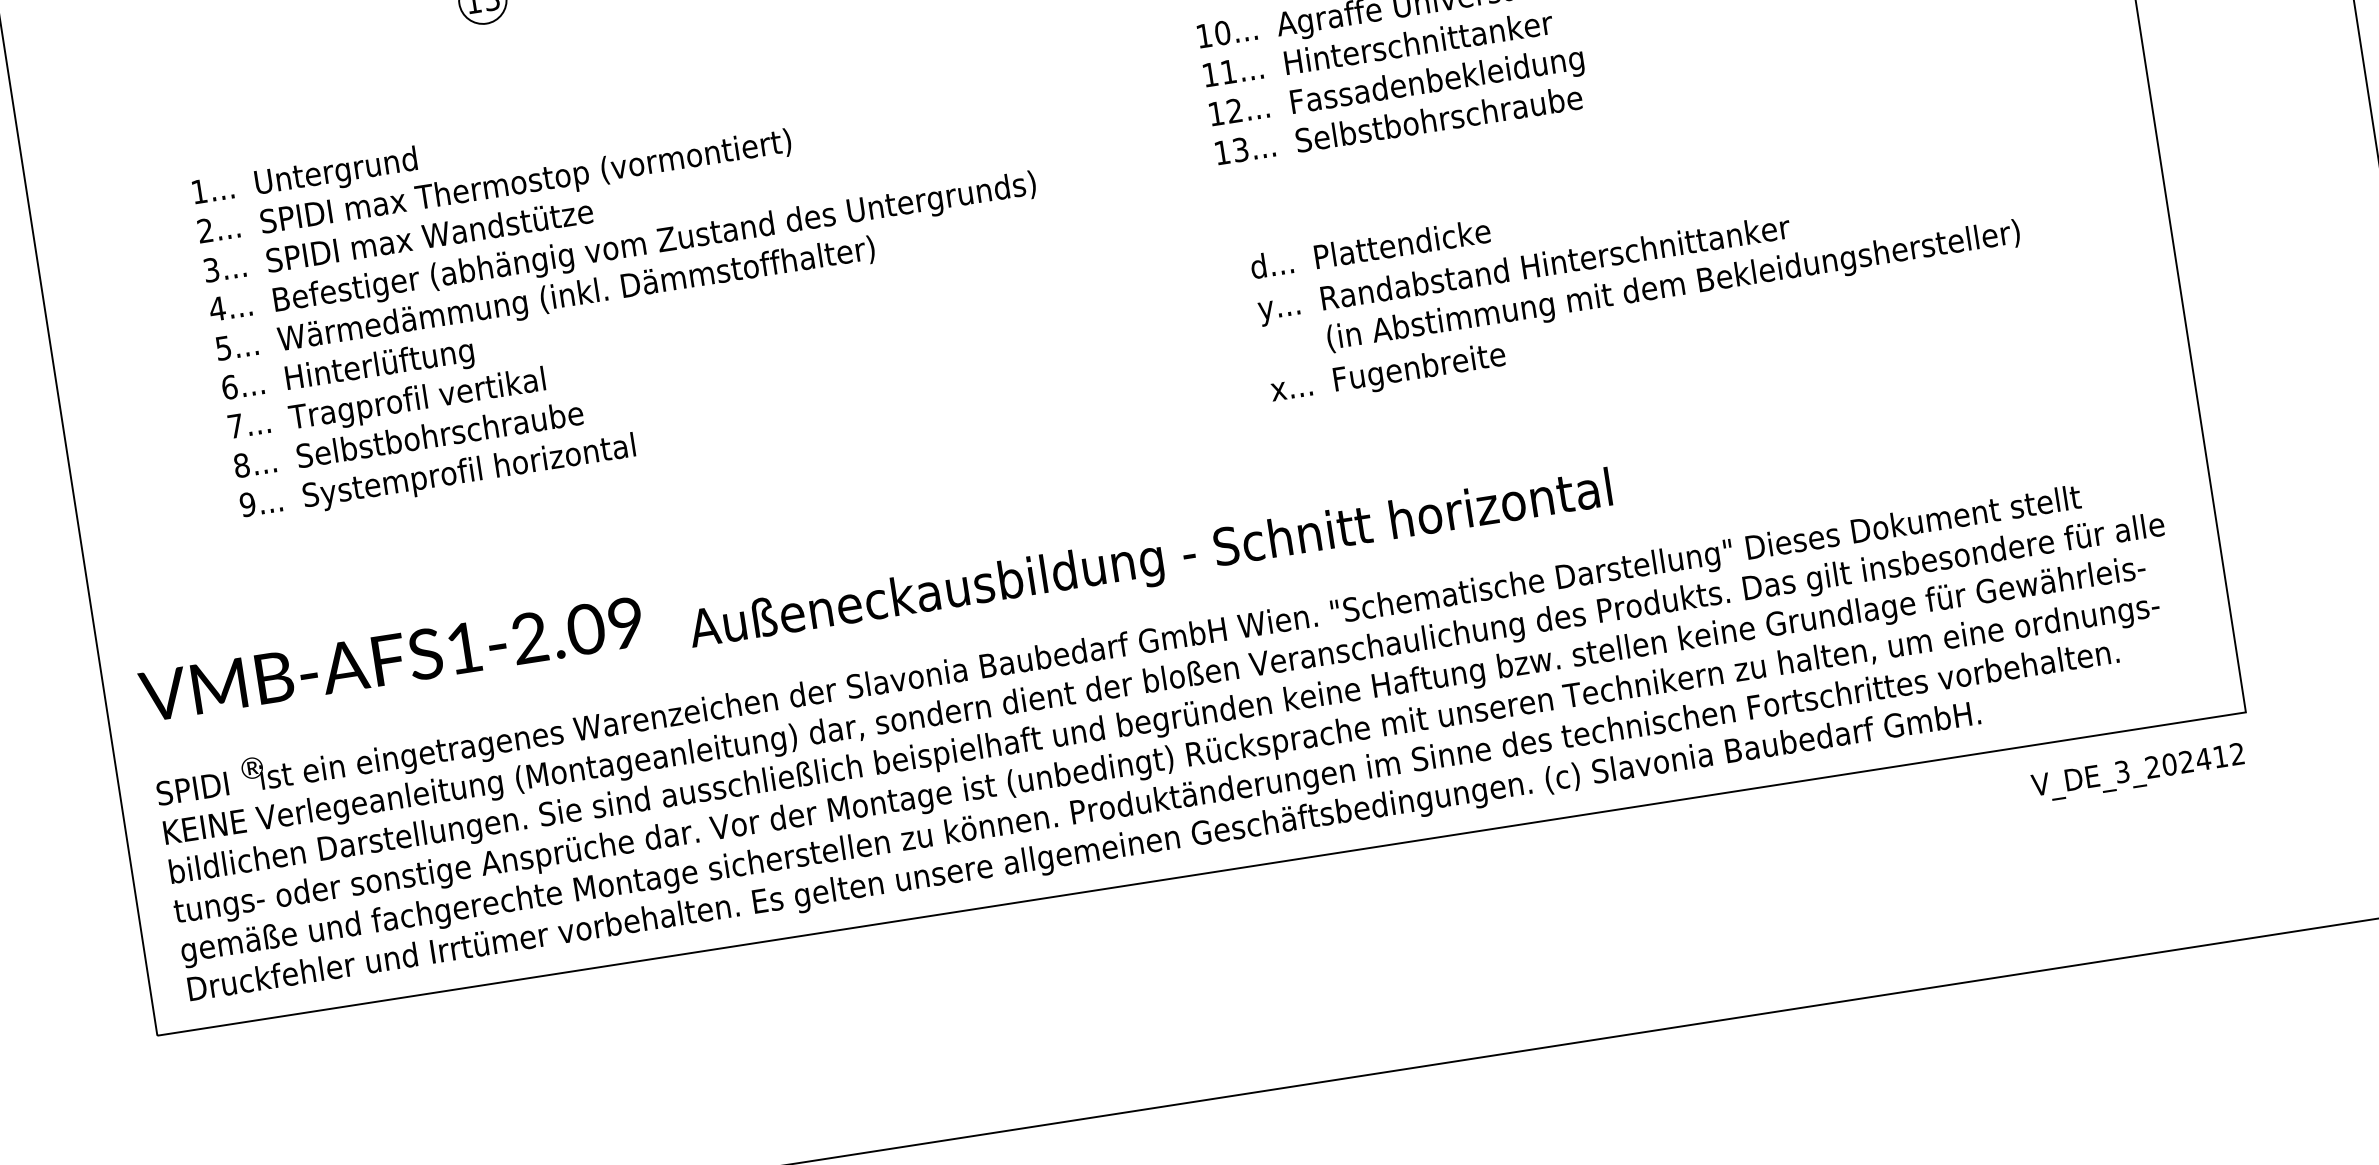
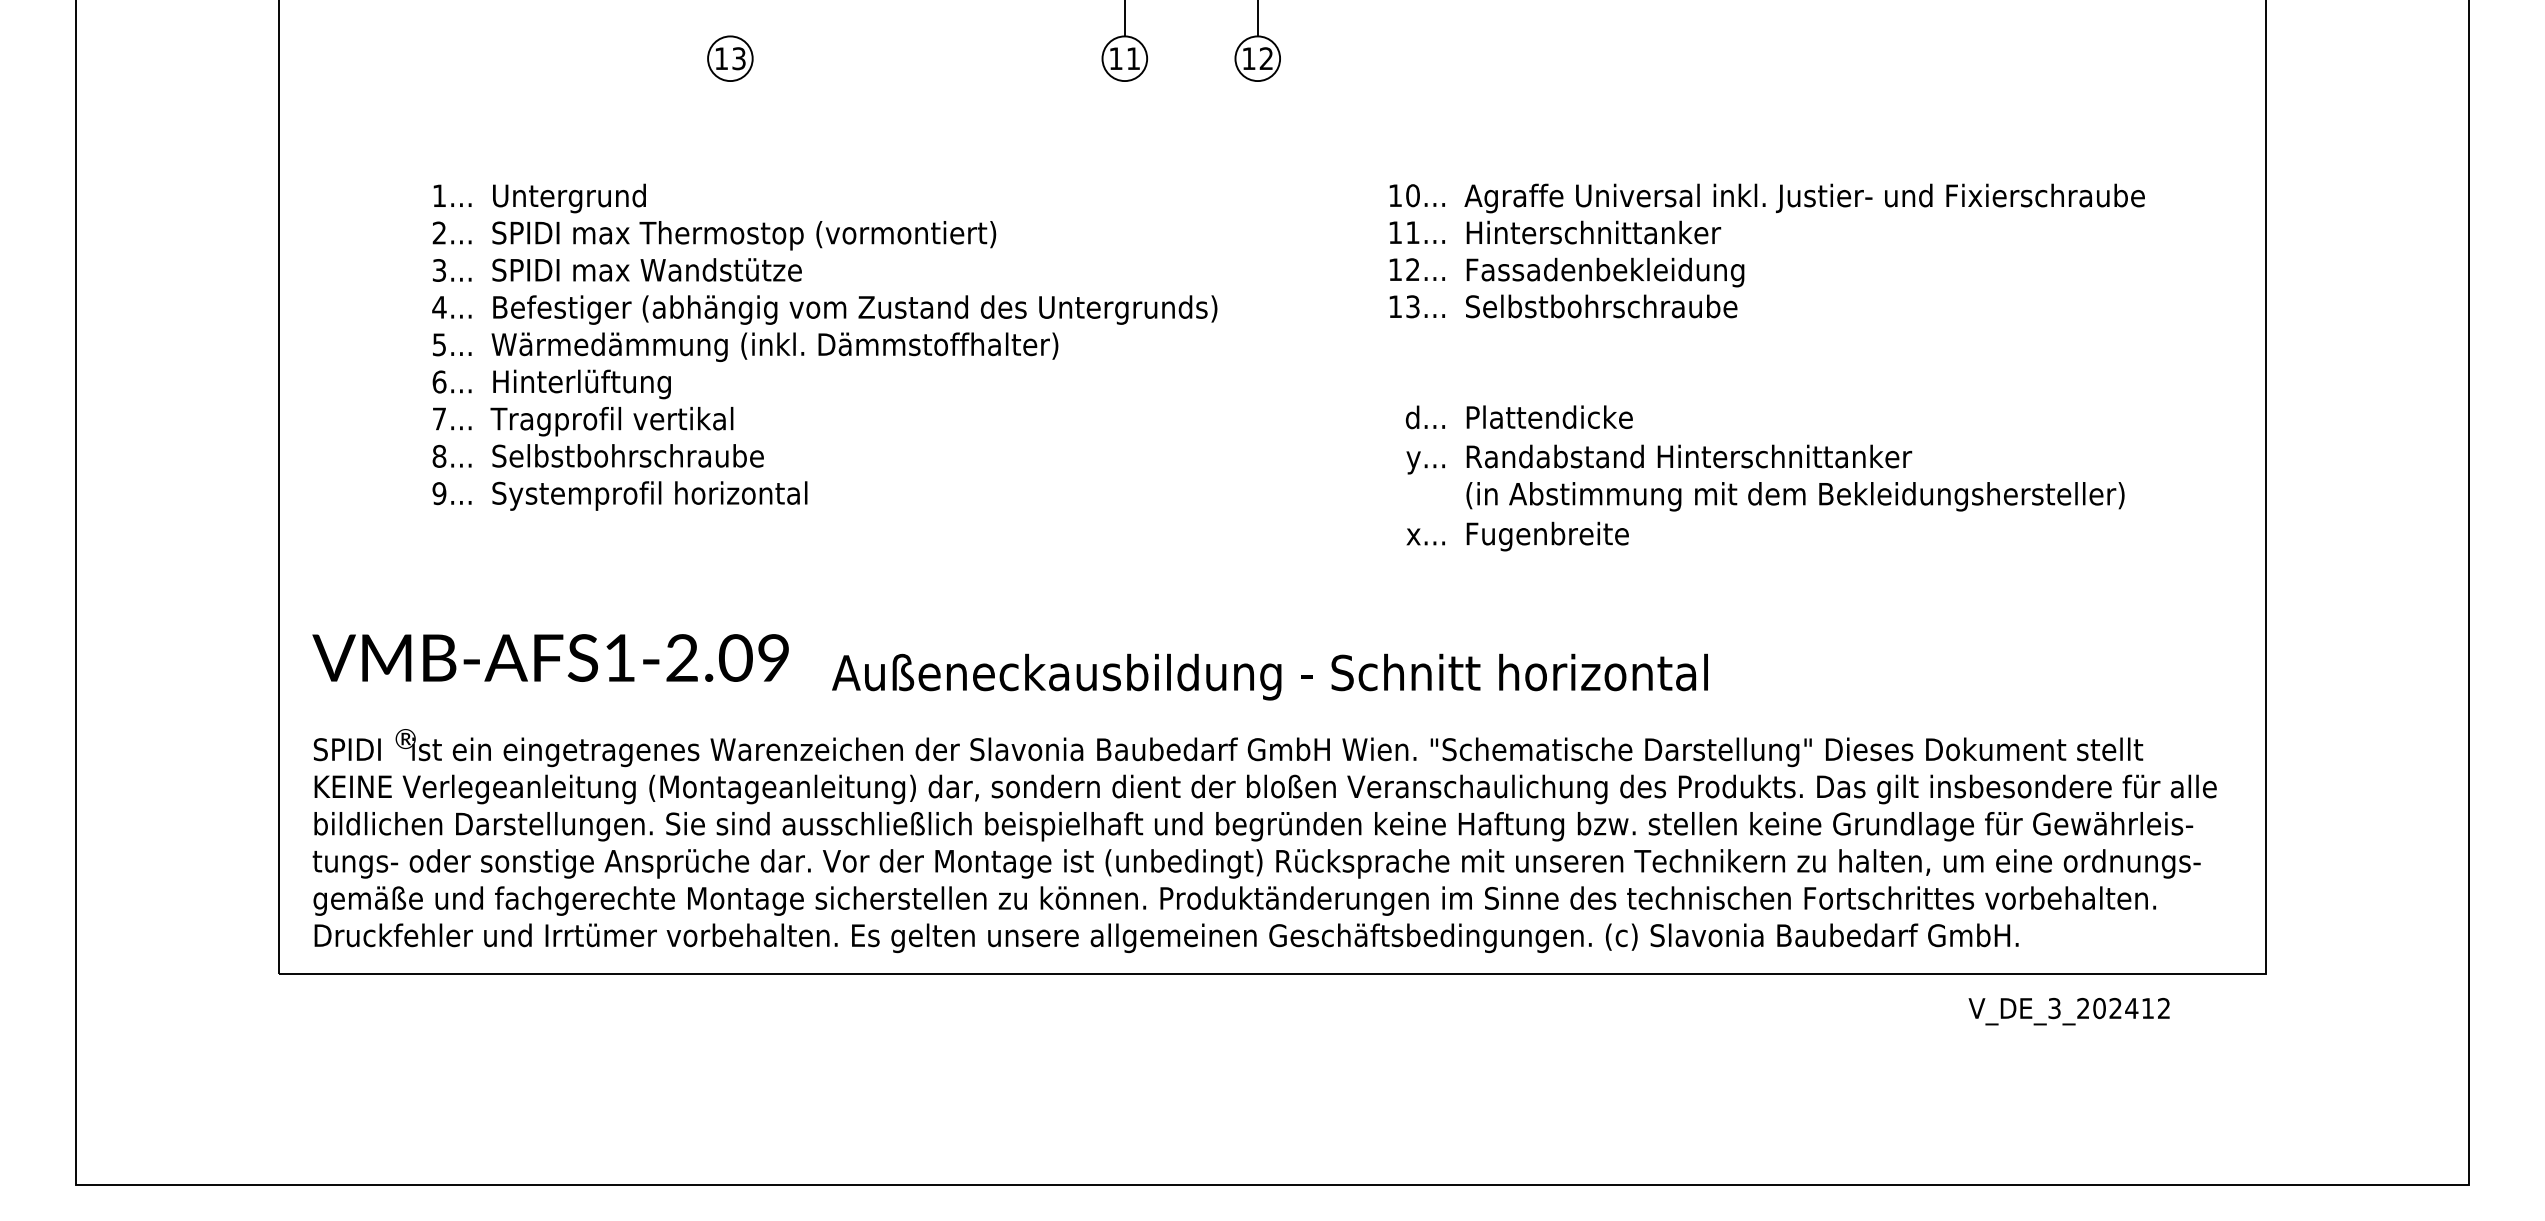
text: (2137, 772) -> (2068, 1011), moved

